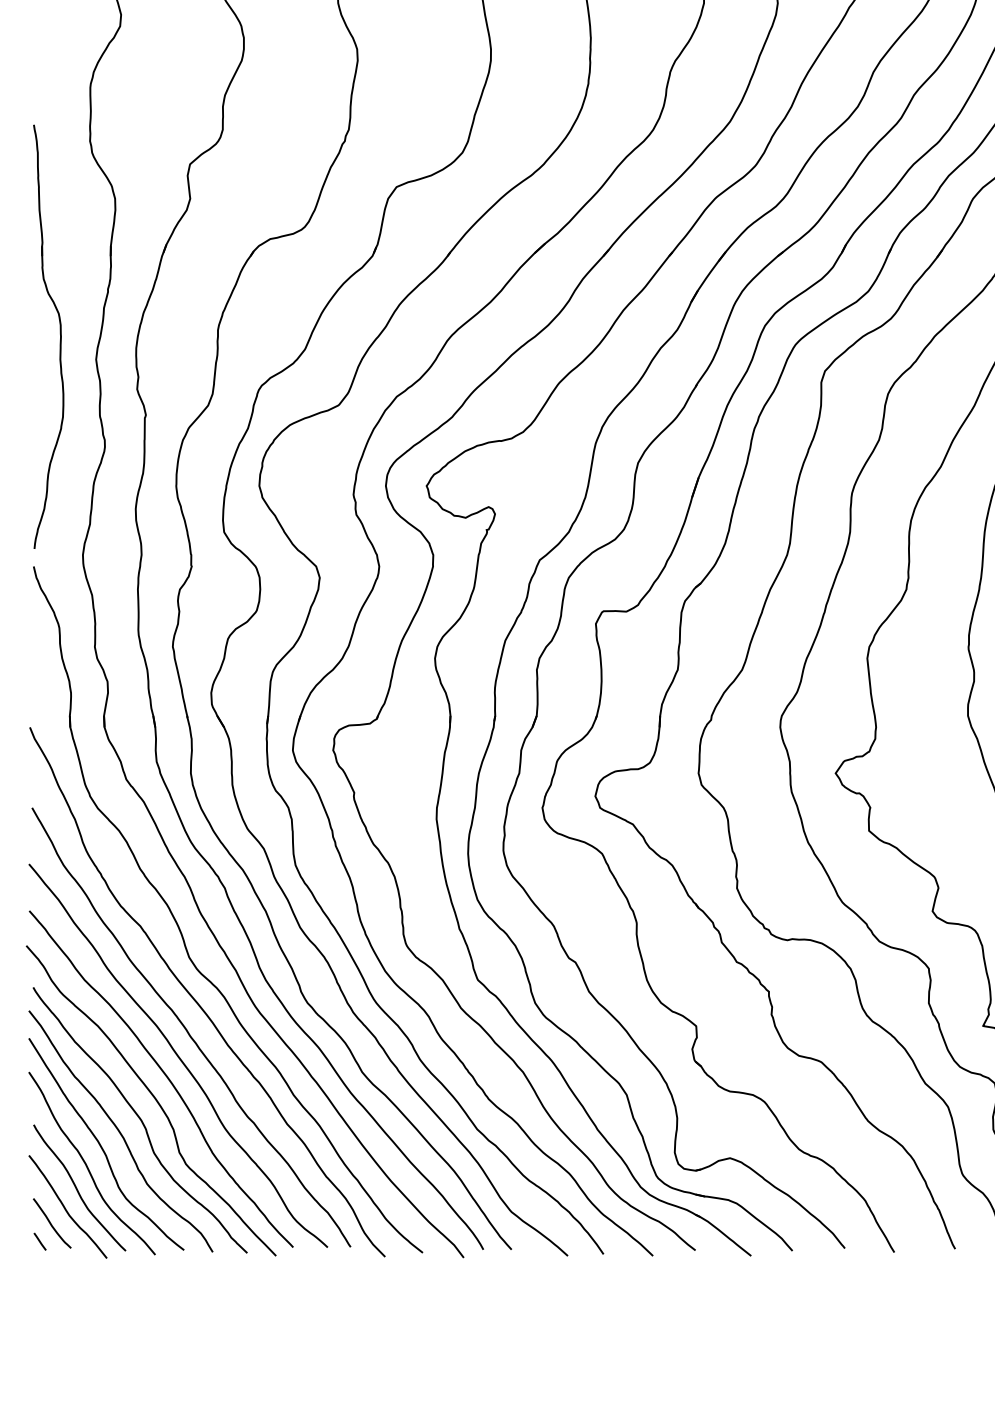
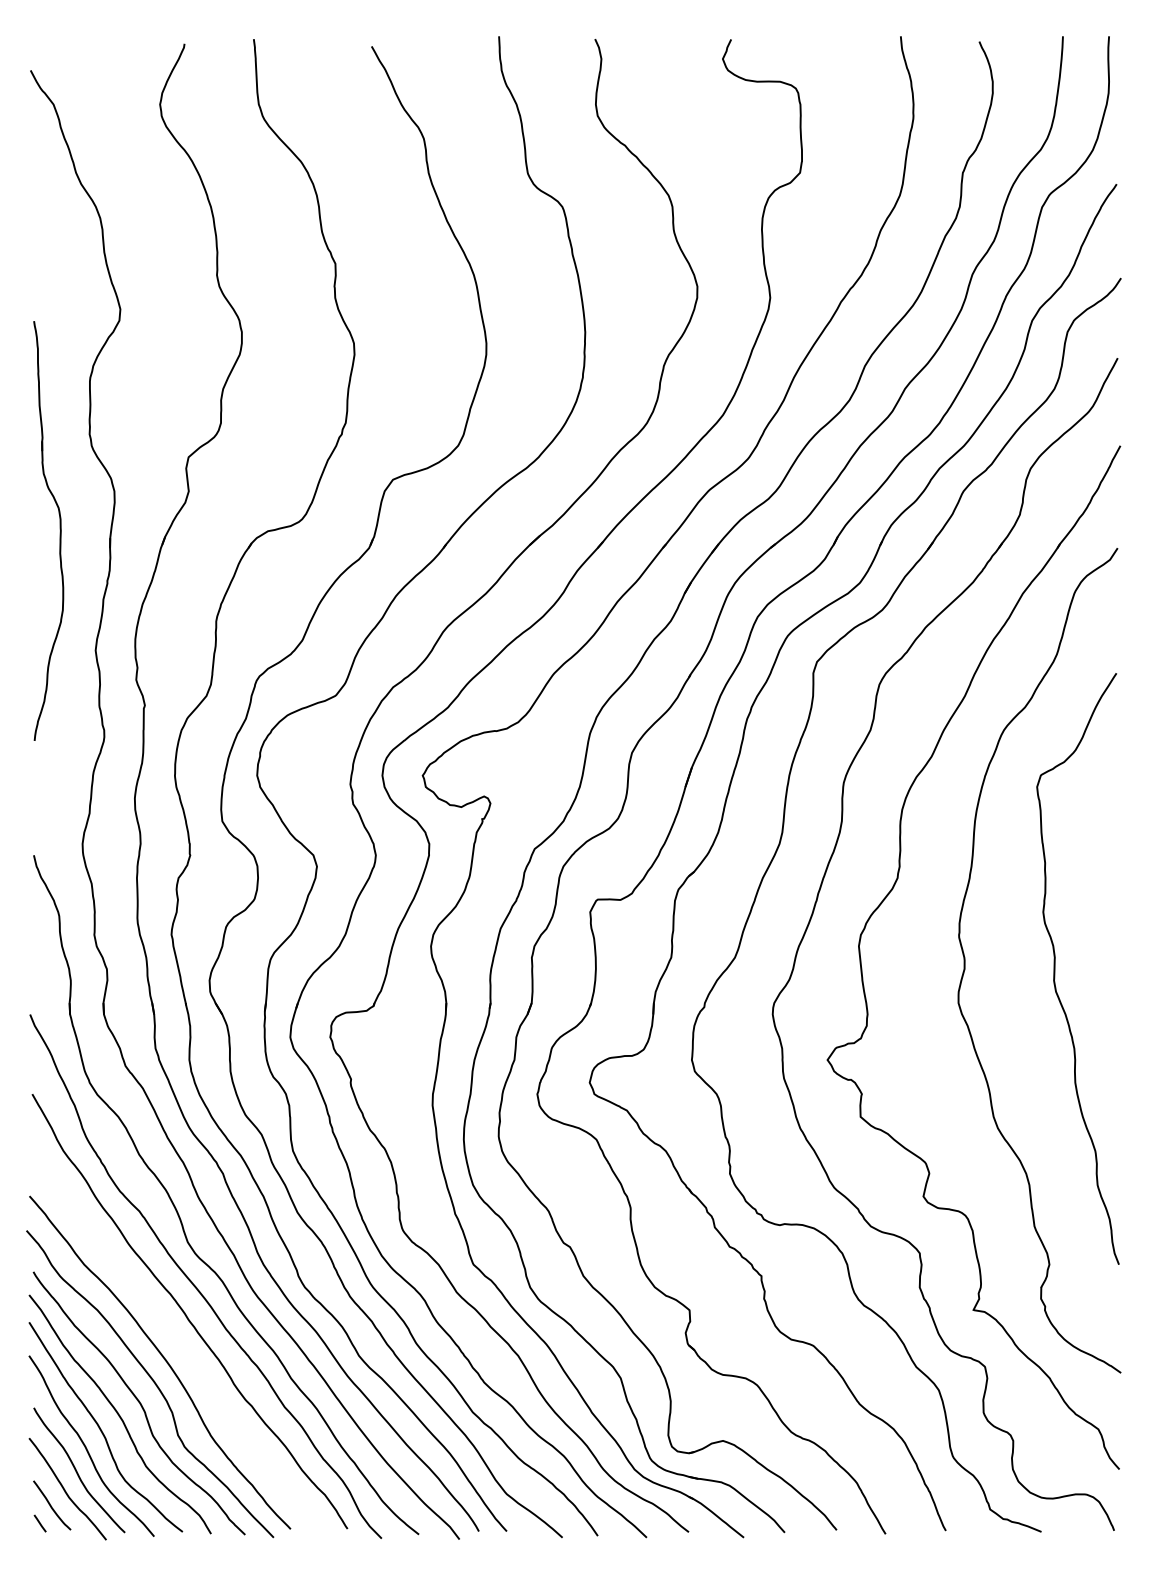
part: (59, 335) -> (59, 529), moved
curve: (177, 1055) -> (176, 1339), removed

